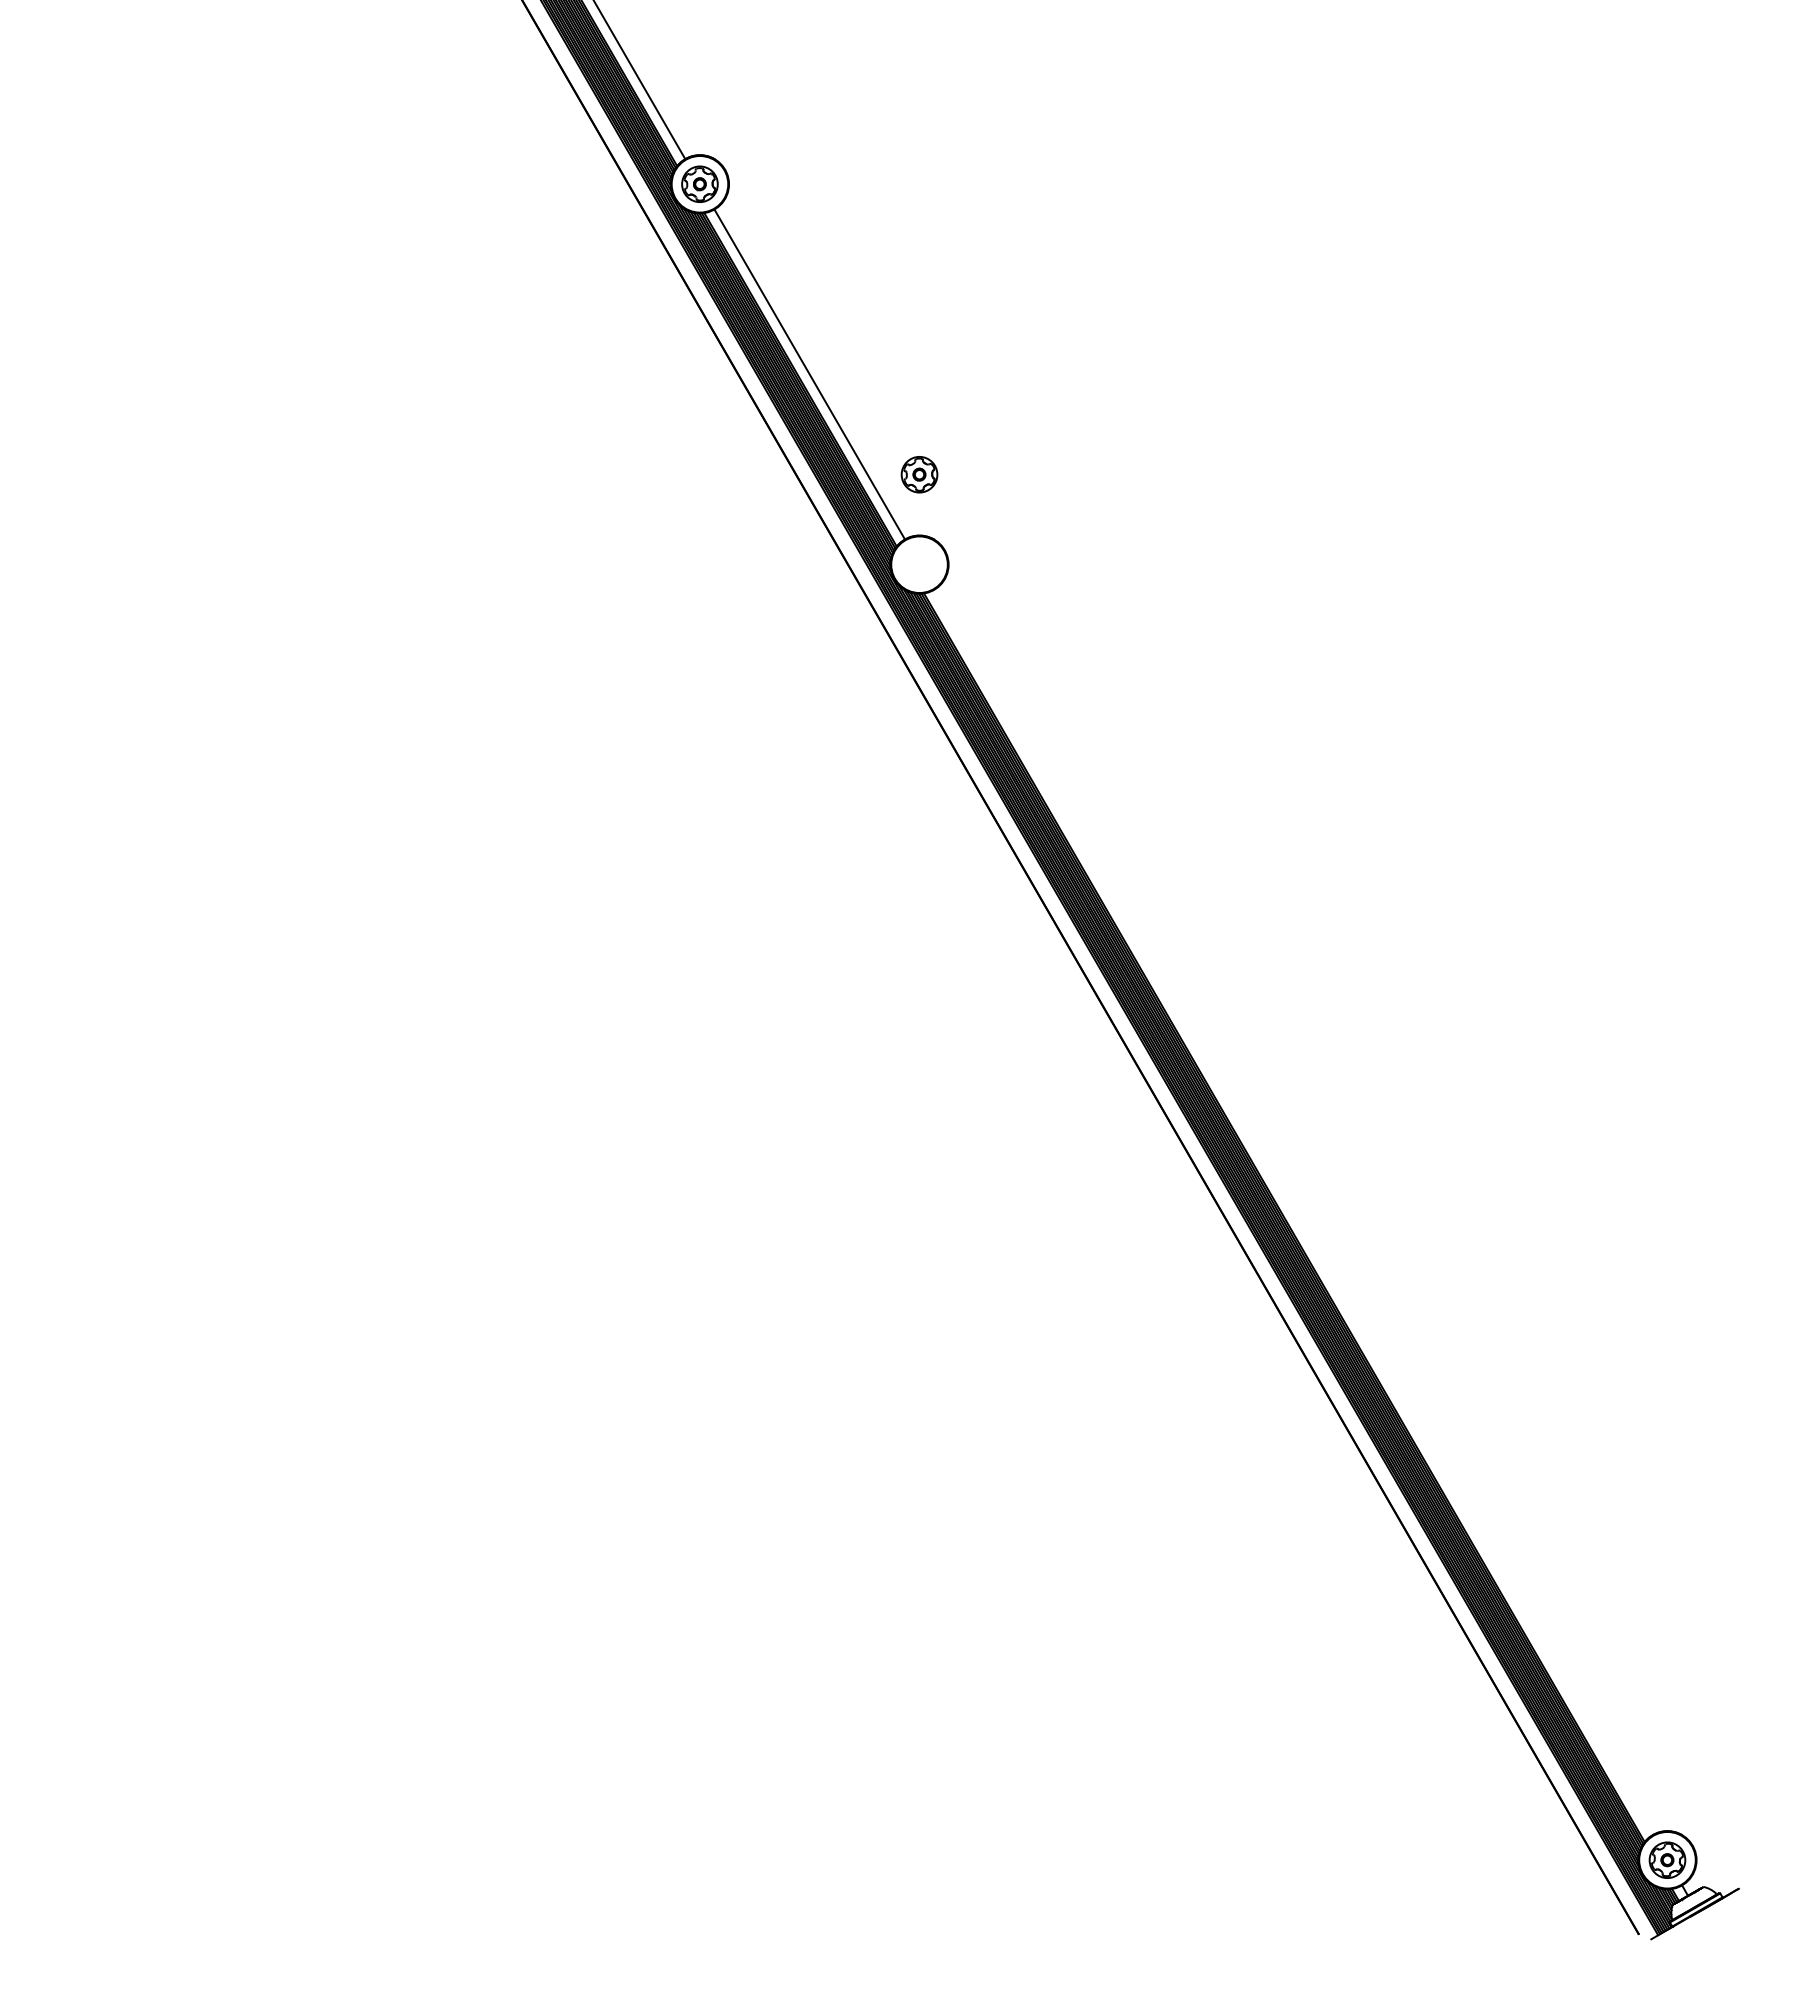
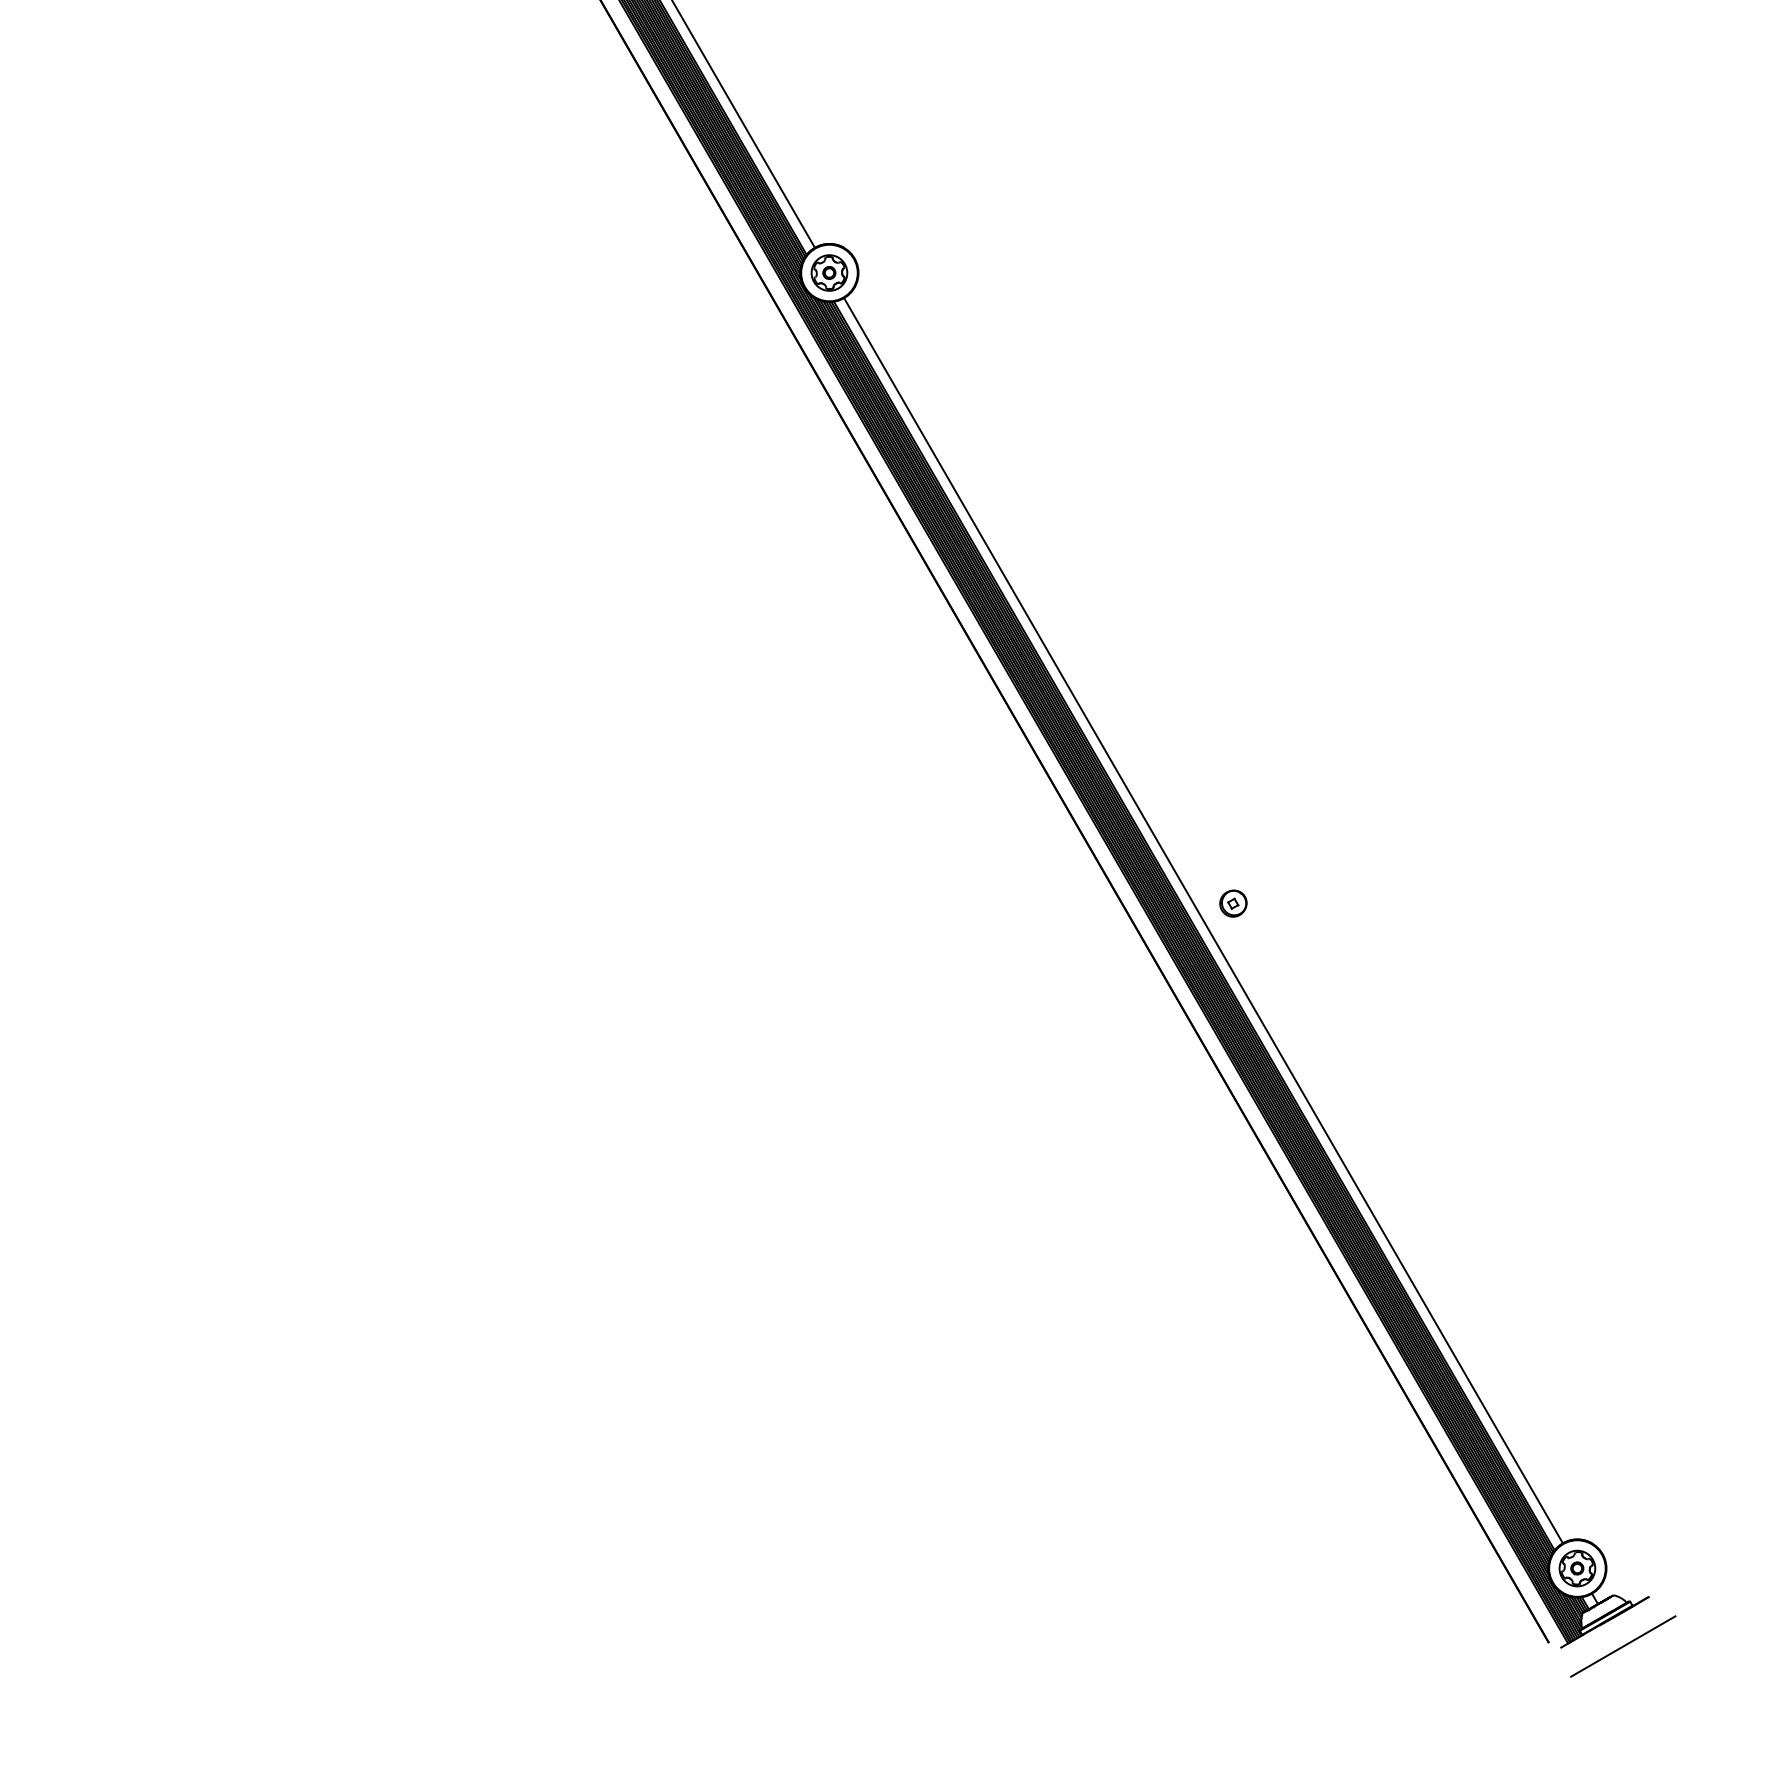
part: (919, 474) -> (829, 272), moved
part: (1323, 1195) -> (1233, 903), added
line: (1293, 1212) -> (1203, 920), added
line: (1713, 1938) -> (1623, 1646), added

